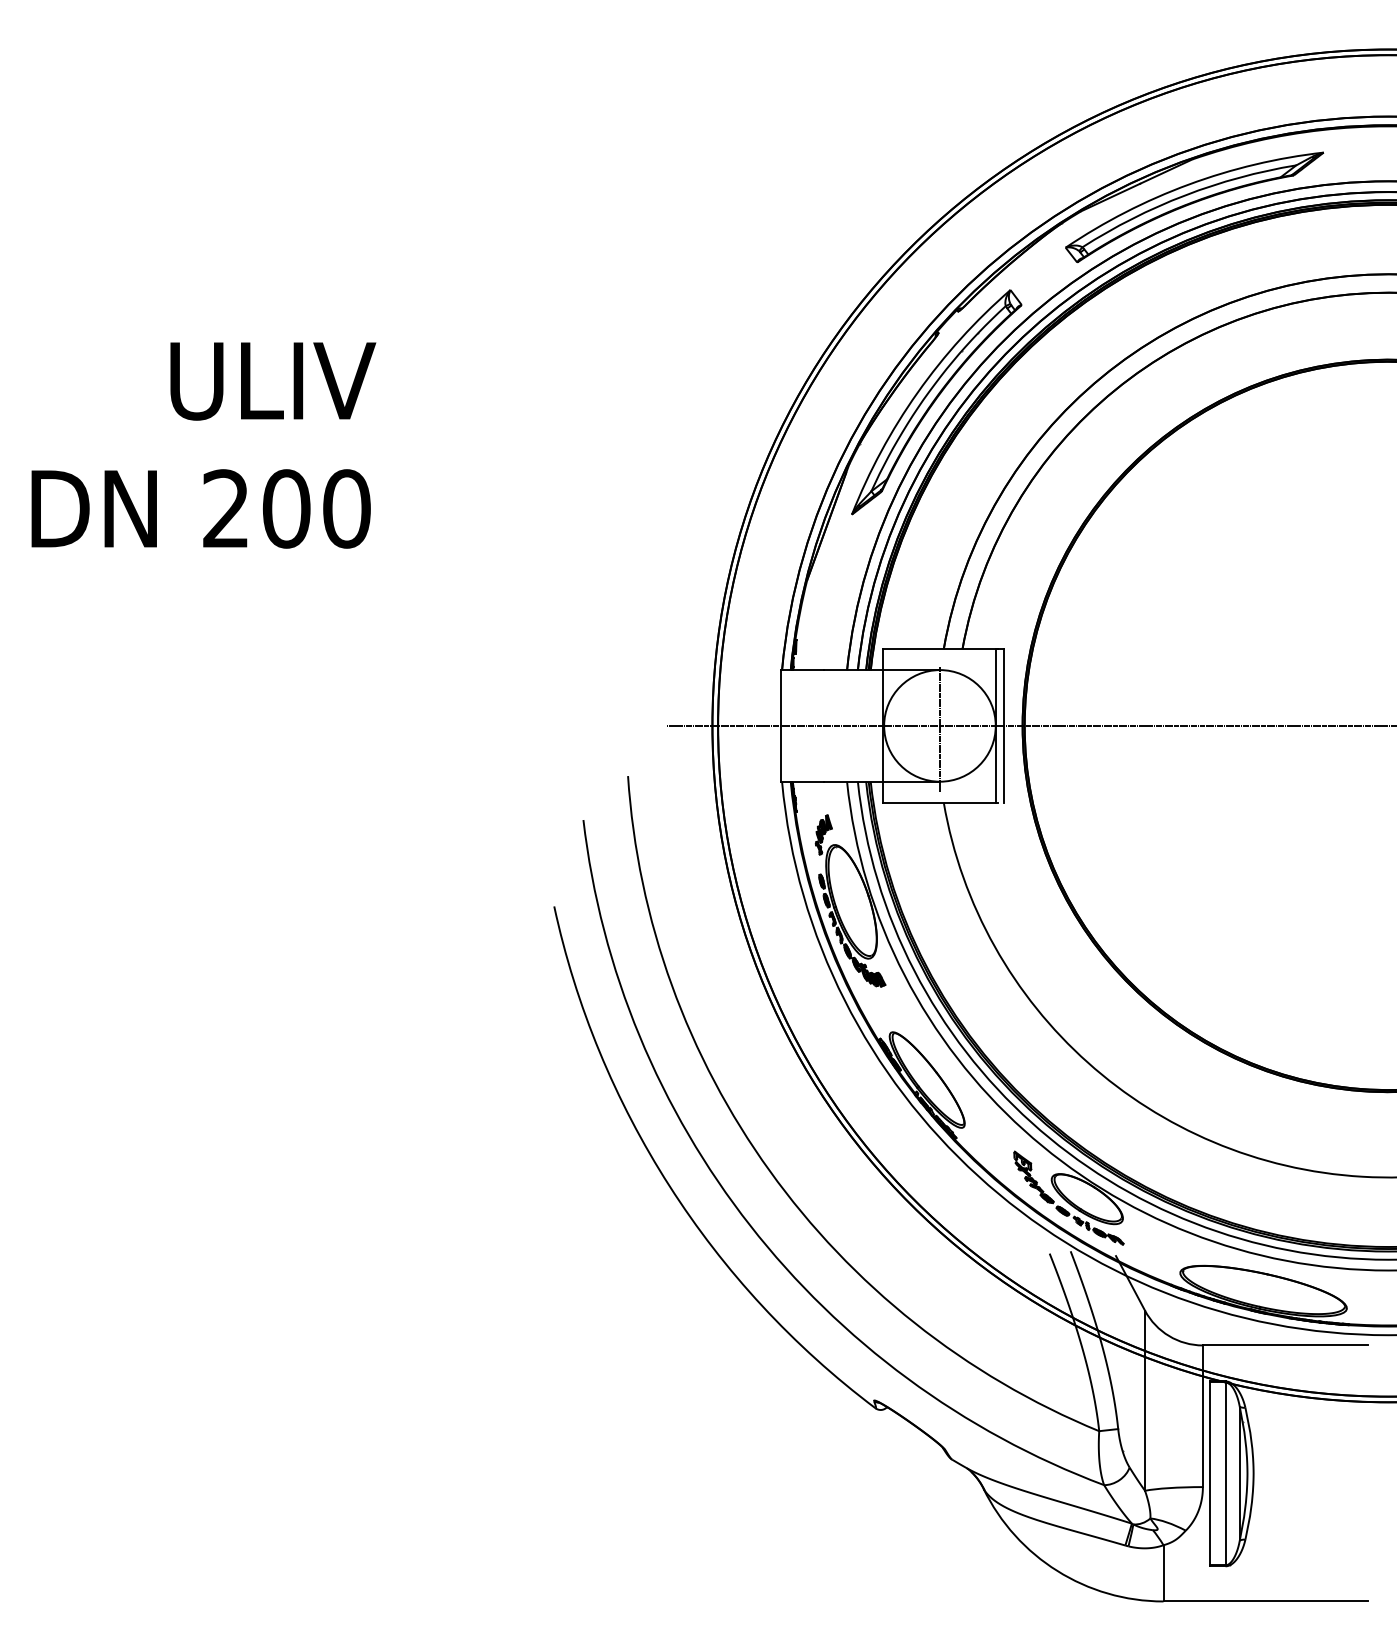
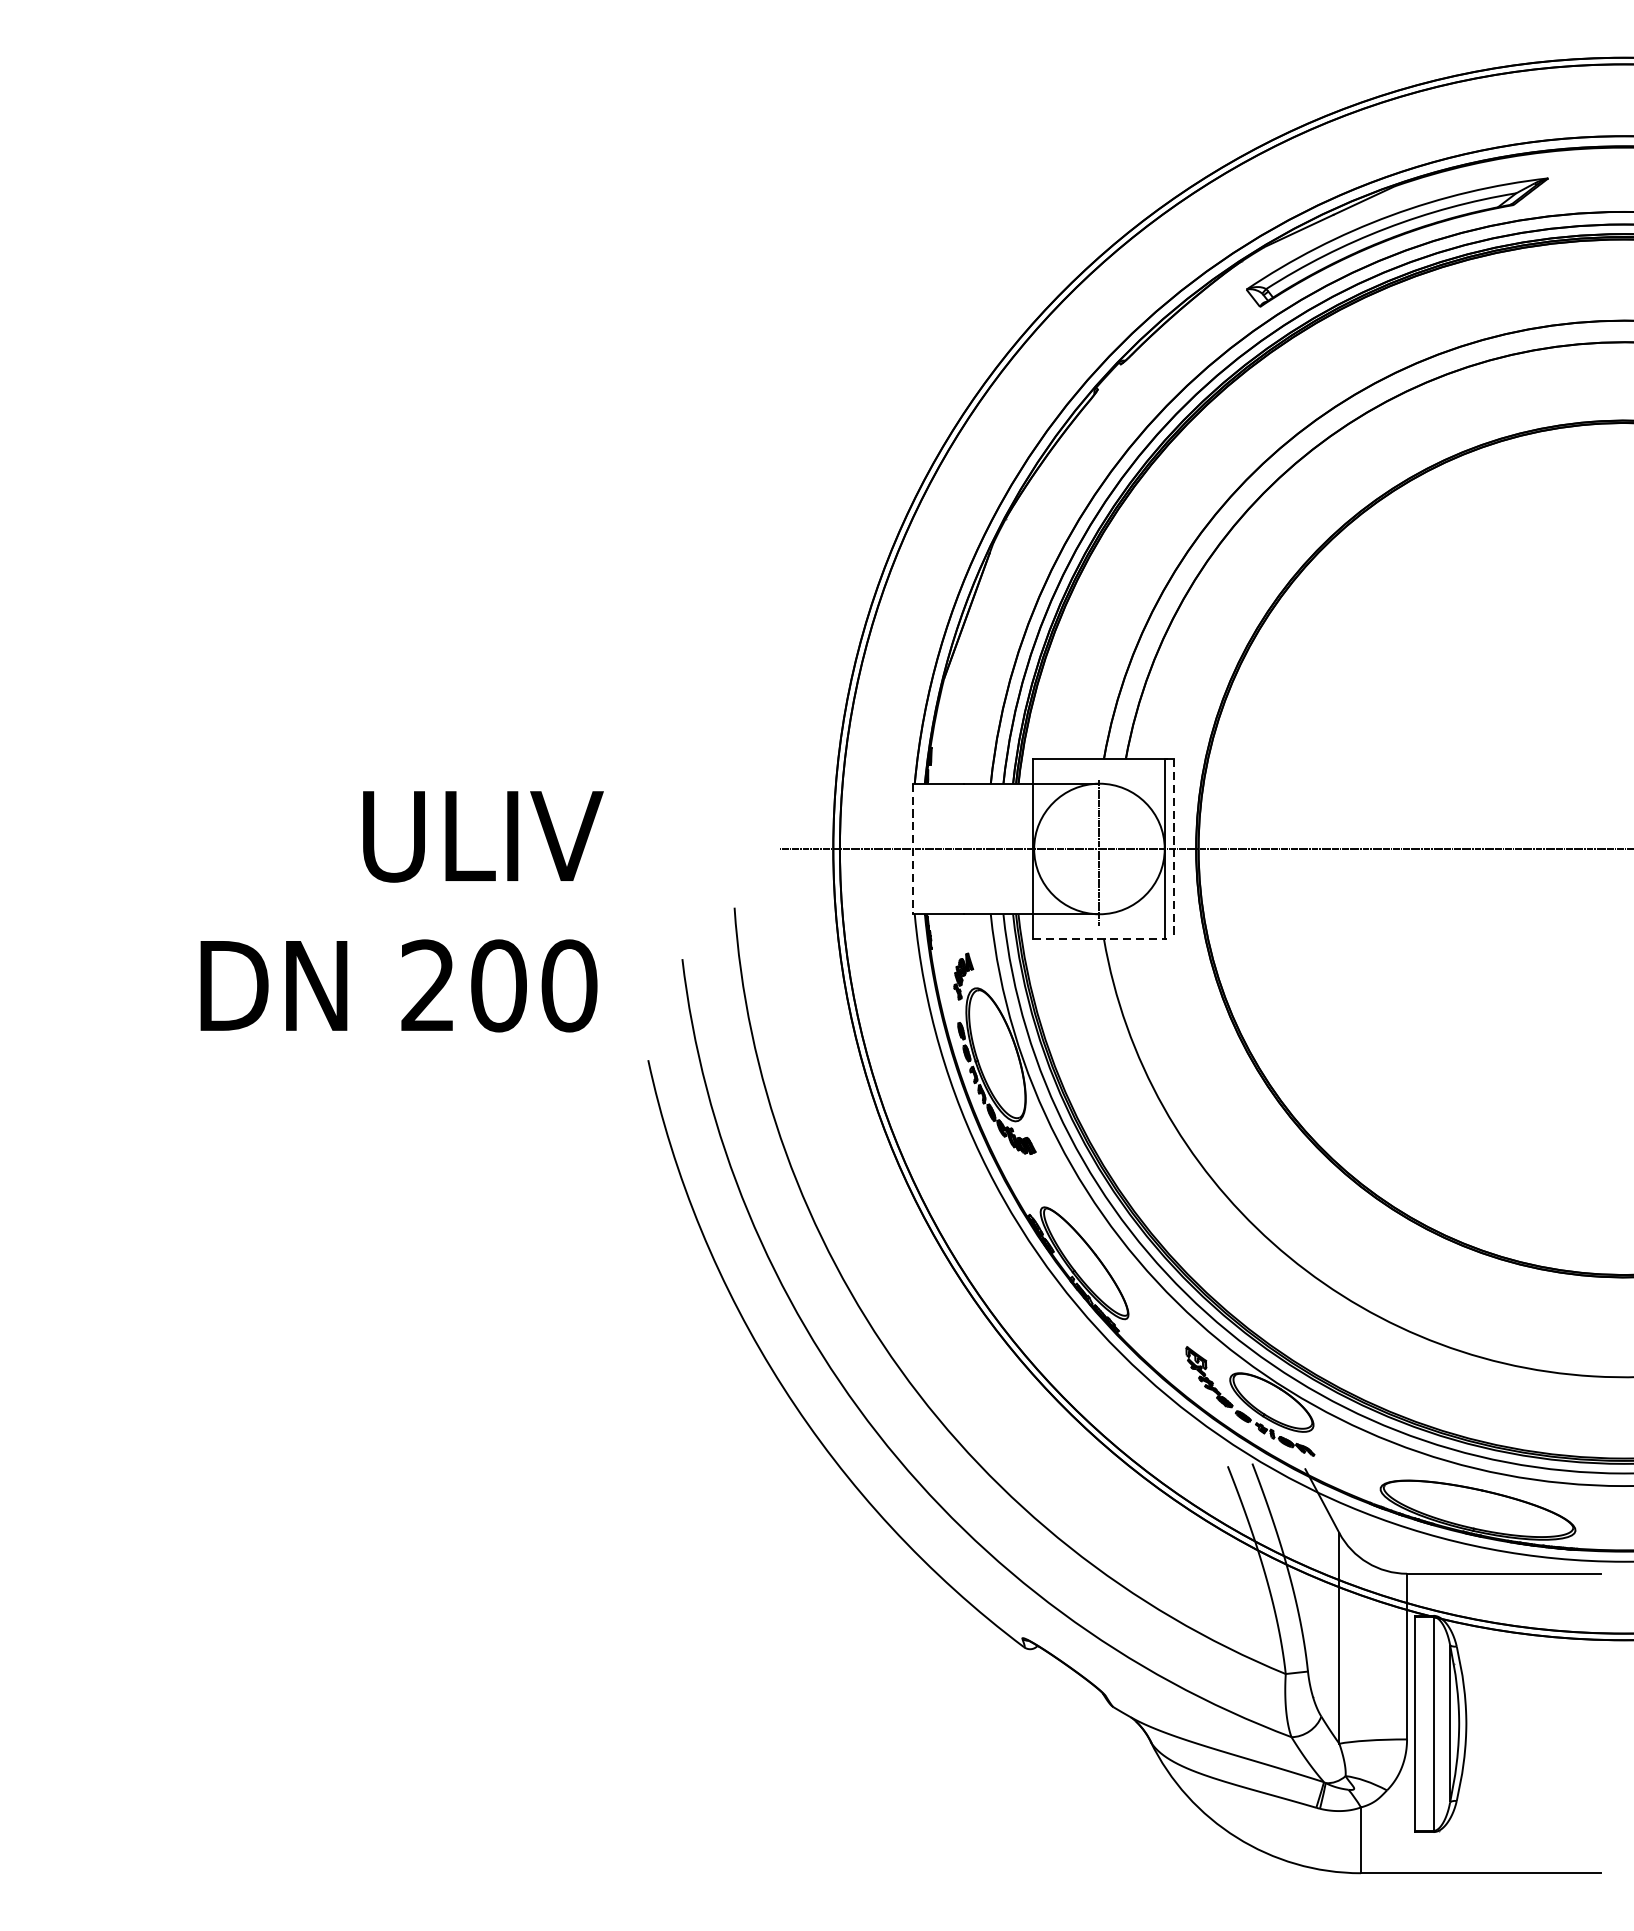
part: (936, 402) -> (1095, 470), removed
text: (203, 445) -> (401, 911), moved
line: (780, 725) -> (912, 848), solid -> dashed
line: (1003, 725) -> (1173, 848), solid -> dashed
line: (940, 802) -> (1100, 938), solid -> dashed

